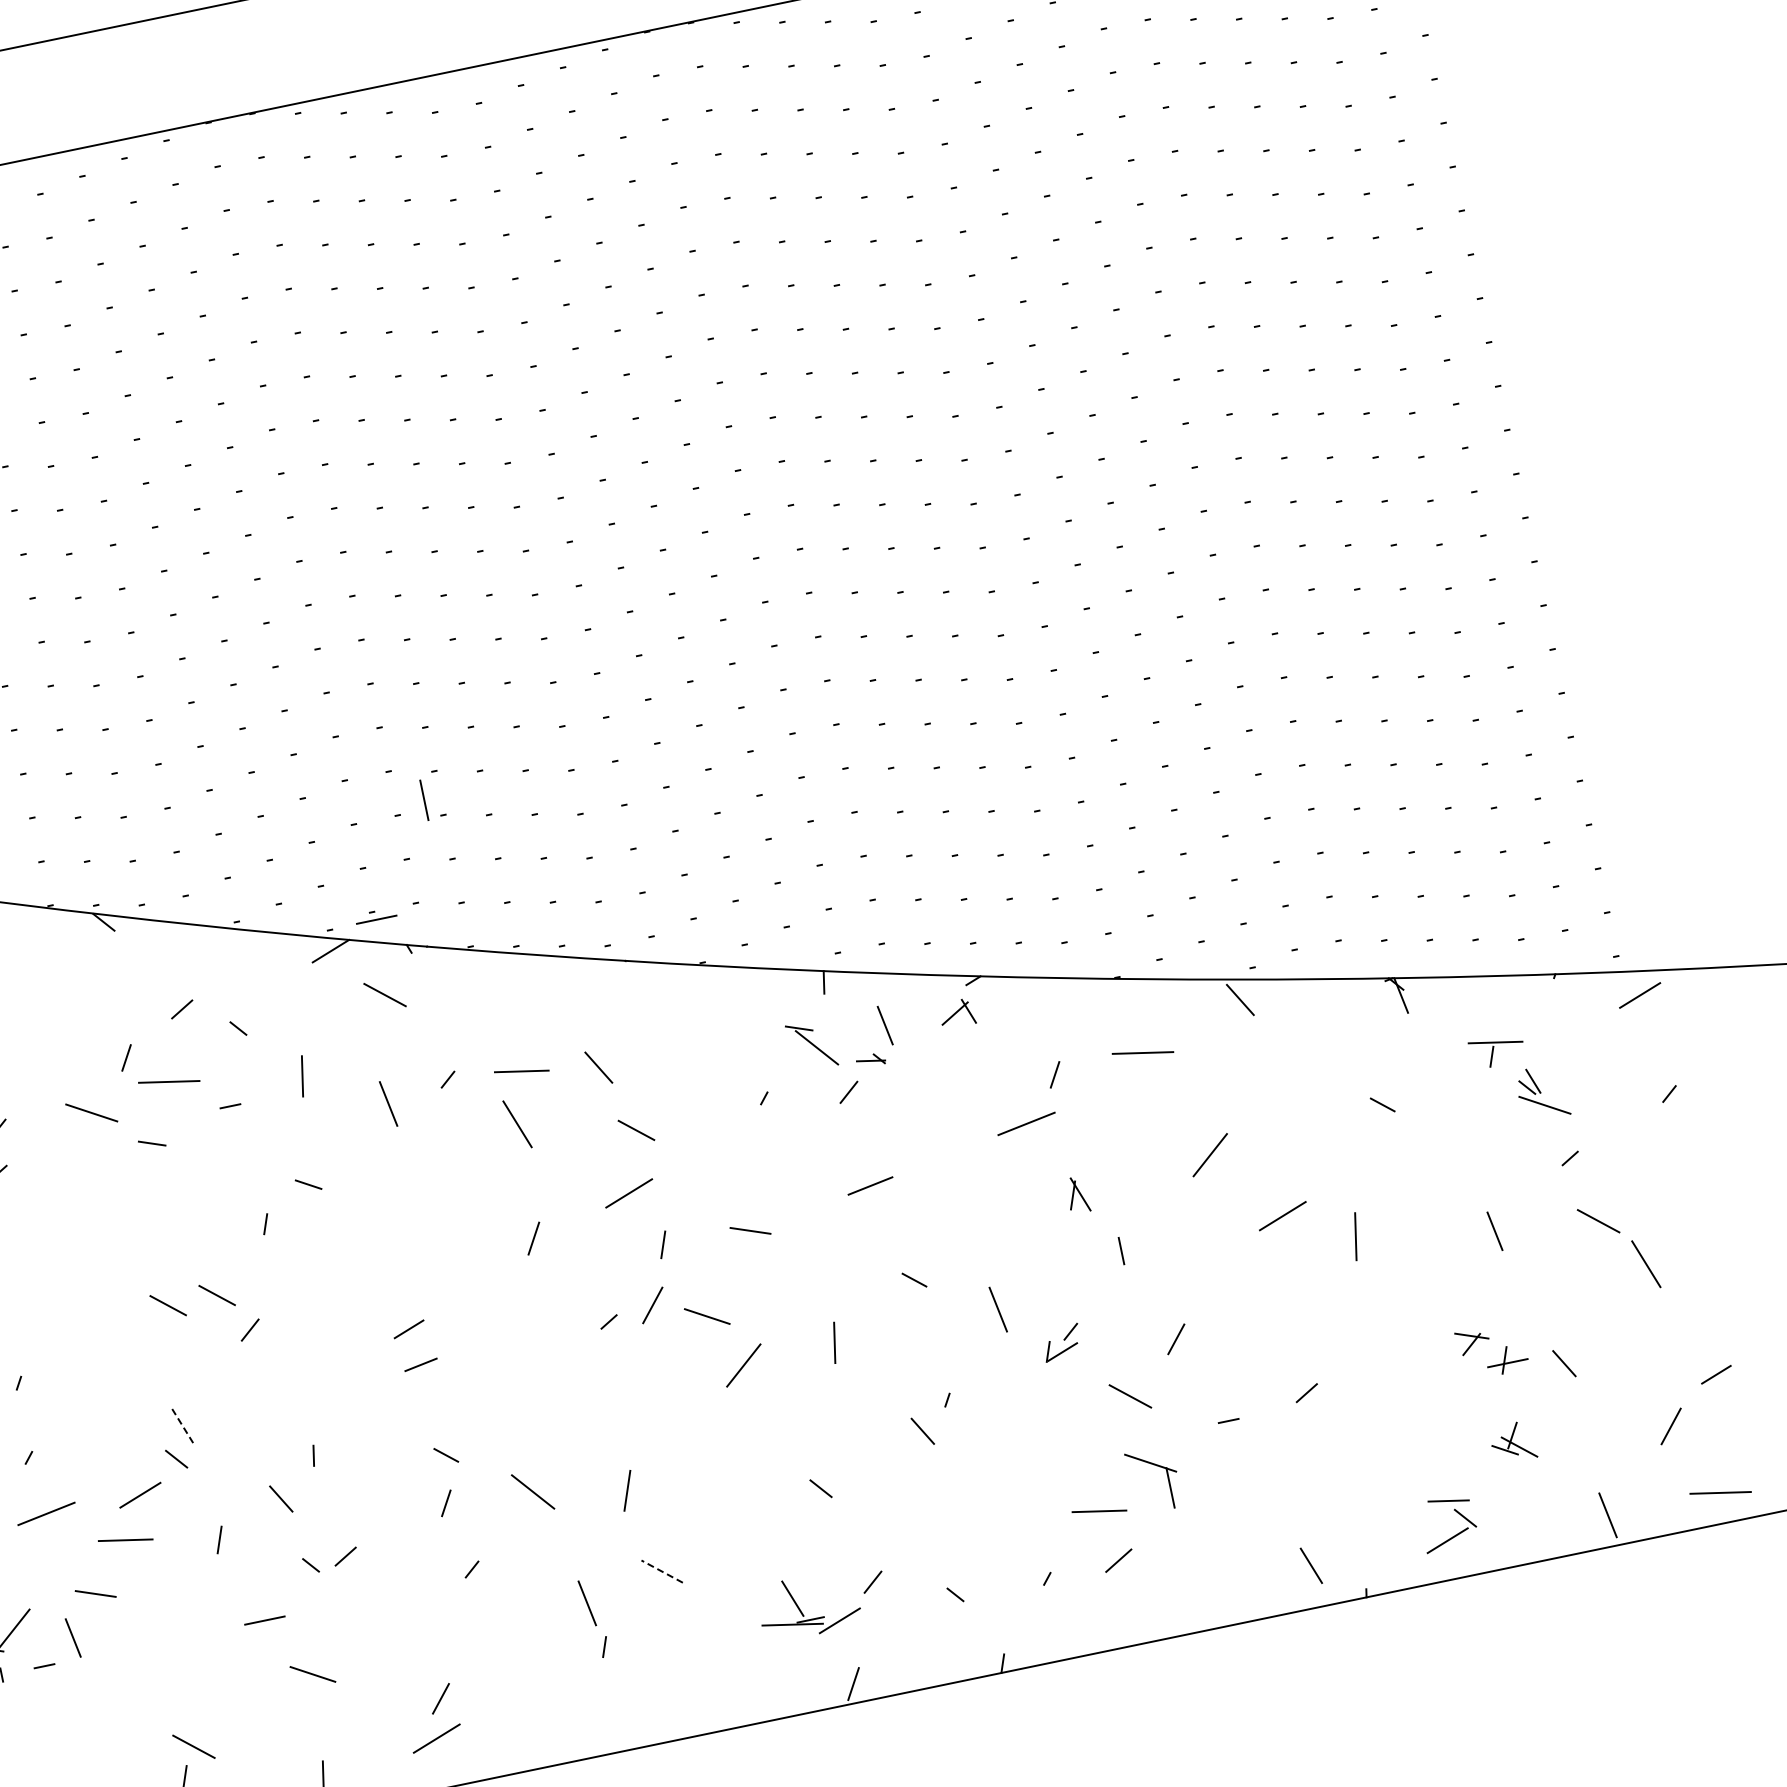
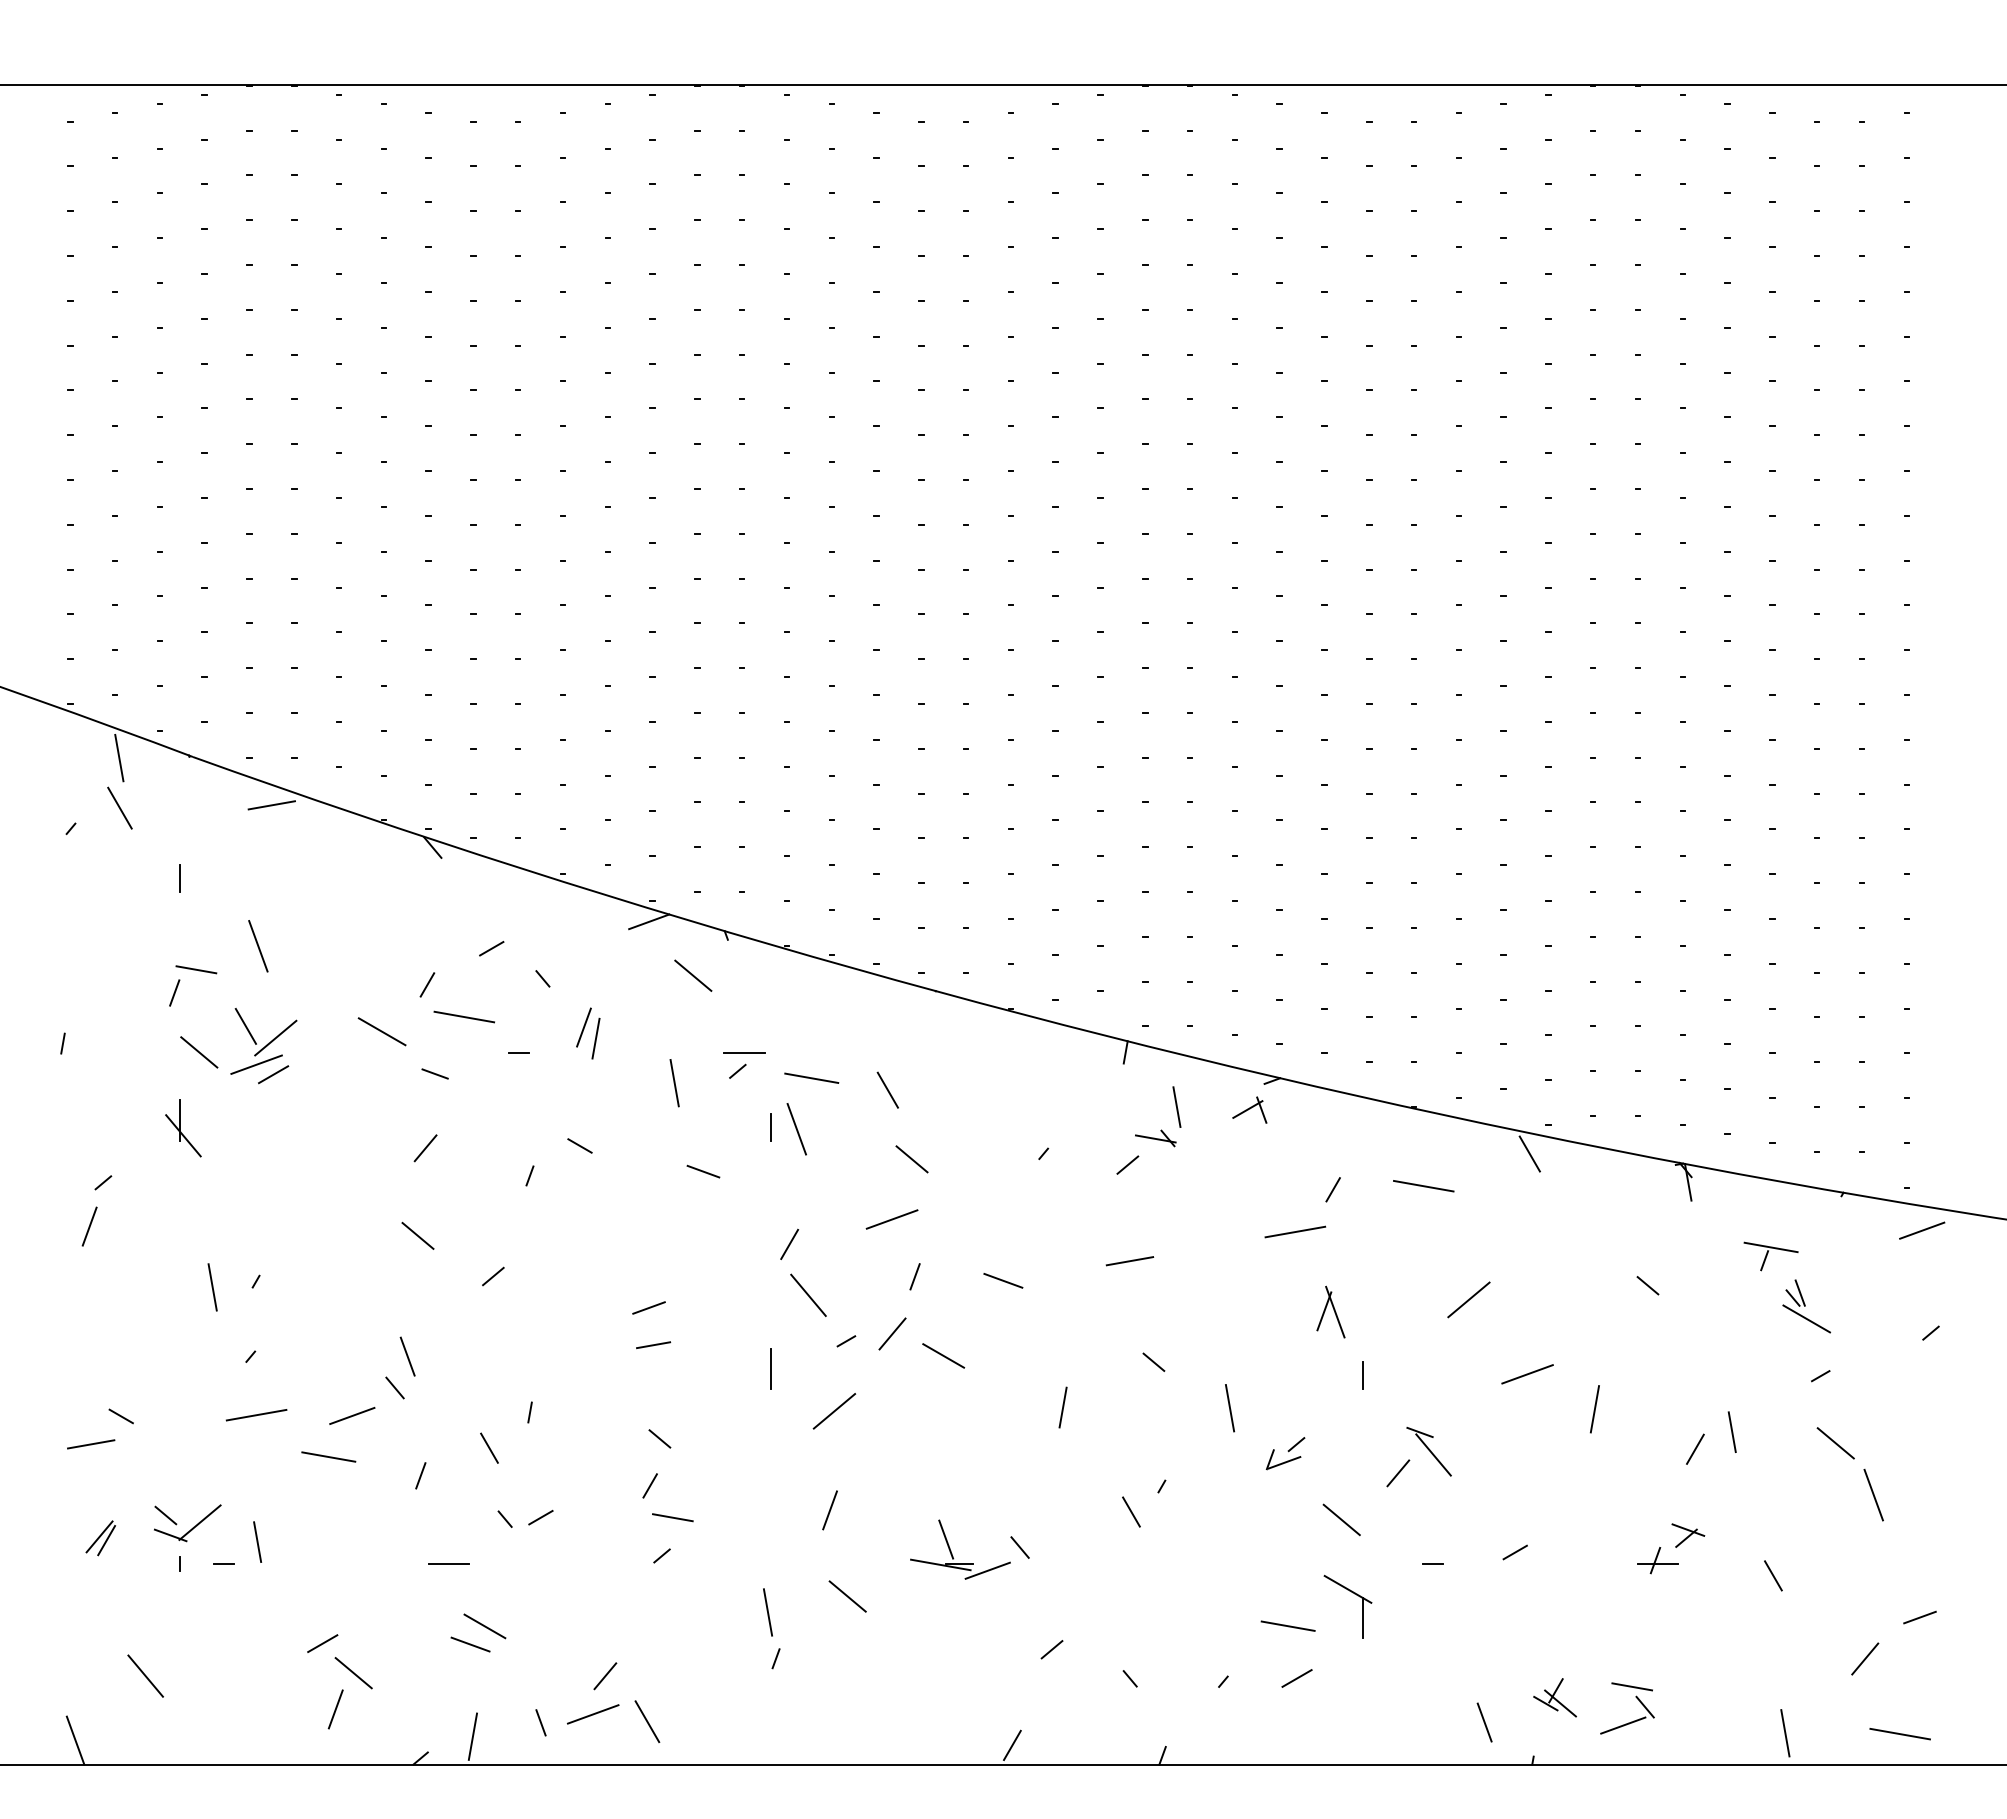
line: (423, 799) -> (770, 1368), moved
line: (376, 918) -> (744, 1052), moved
part: (811, 1045) -> (1428, 1451), moved
part: (870, 1060) -> (1155, 1138), size x1.43
line: (288, 1067) -> (583, 1027), added
line: (492, 1126) -> (771, 1126), added
line: (434, 1184) -> (703, 1171), added
part: (1077, 1194) -> (1330, 1311), size x1.43
line: (157, 1218) -> (425, 1148), added
line: (1462, 1254) -> (1695, 1448), added
line: (216, 1295) -> (467, 1235), removed
part: (1506, 1359) -> (1657, 1560), moved
line: (743, 1365) -> (834, 1411), moved
line: (182, 1425) -> (407, 1356), dashed -> solid
part: (1512, 1442) -> (1554, 1697), moved
line: (532, 1491) -> (808, 1294), moved
line: (474, 1529) -> (672, 1517), added
line: (661, 1571) -> (847, 1596), dashed -> solid
line: (95, 1593) -> (470, 1644), moved
part: (801, 1611) -> (952, 1553), moved
line: (157, 1724) -> (322, 1643), added
line: (491, 1734) -> (647, 1721), added
line: (386, 1757) -> (540, 1722), added

